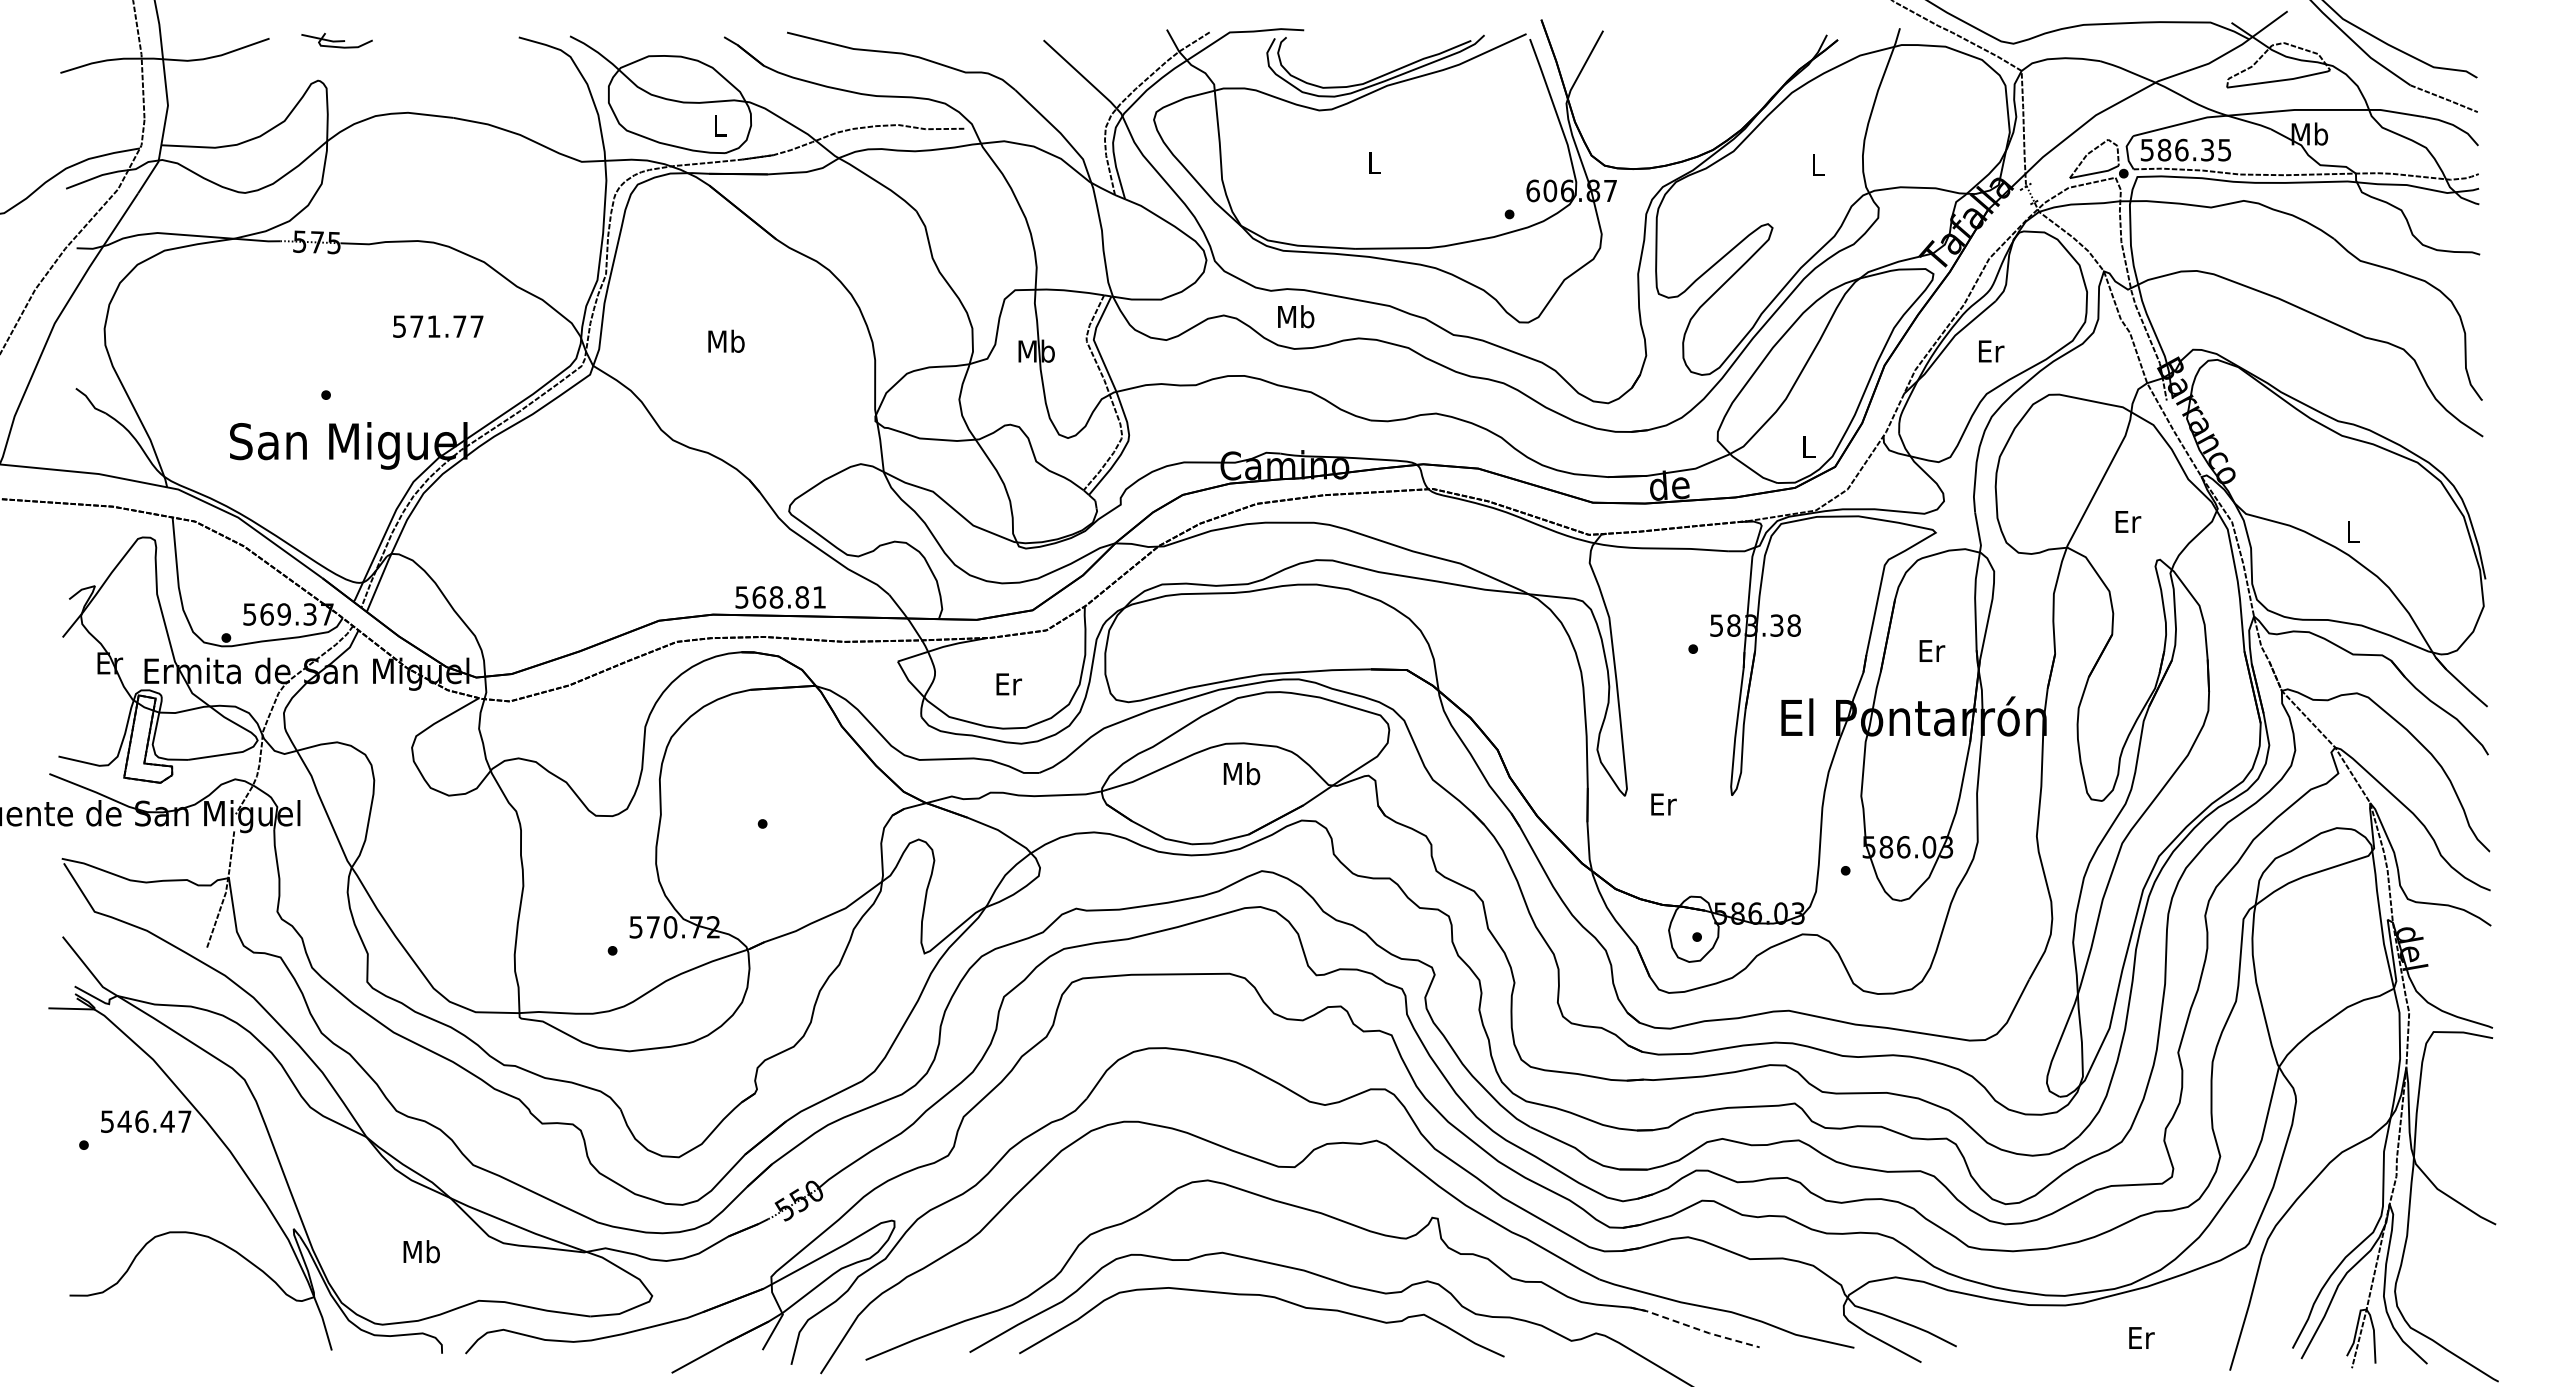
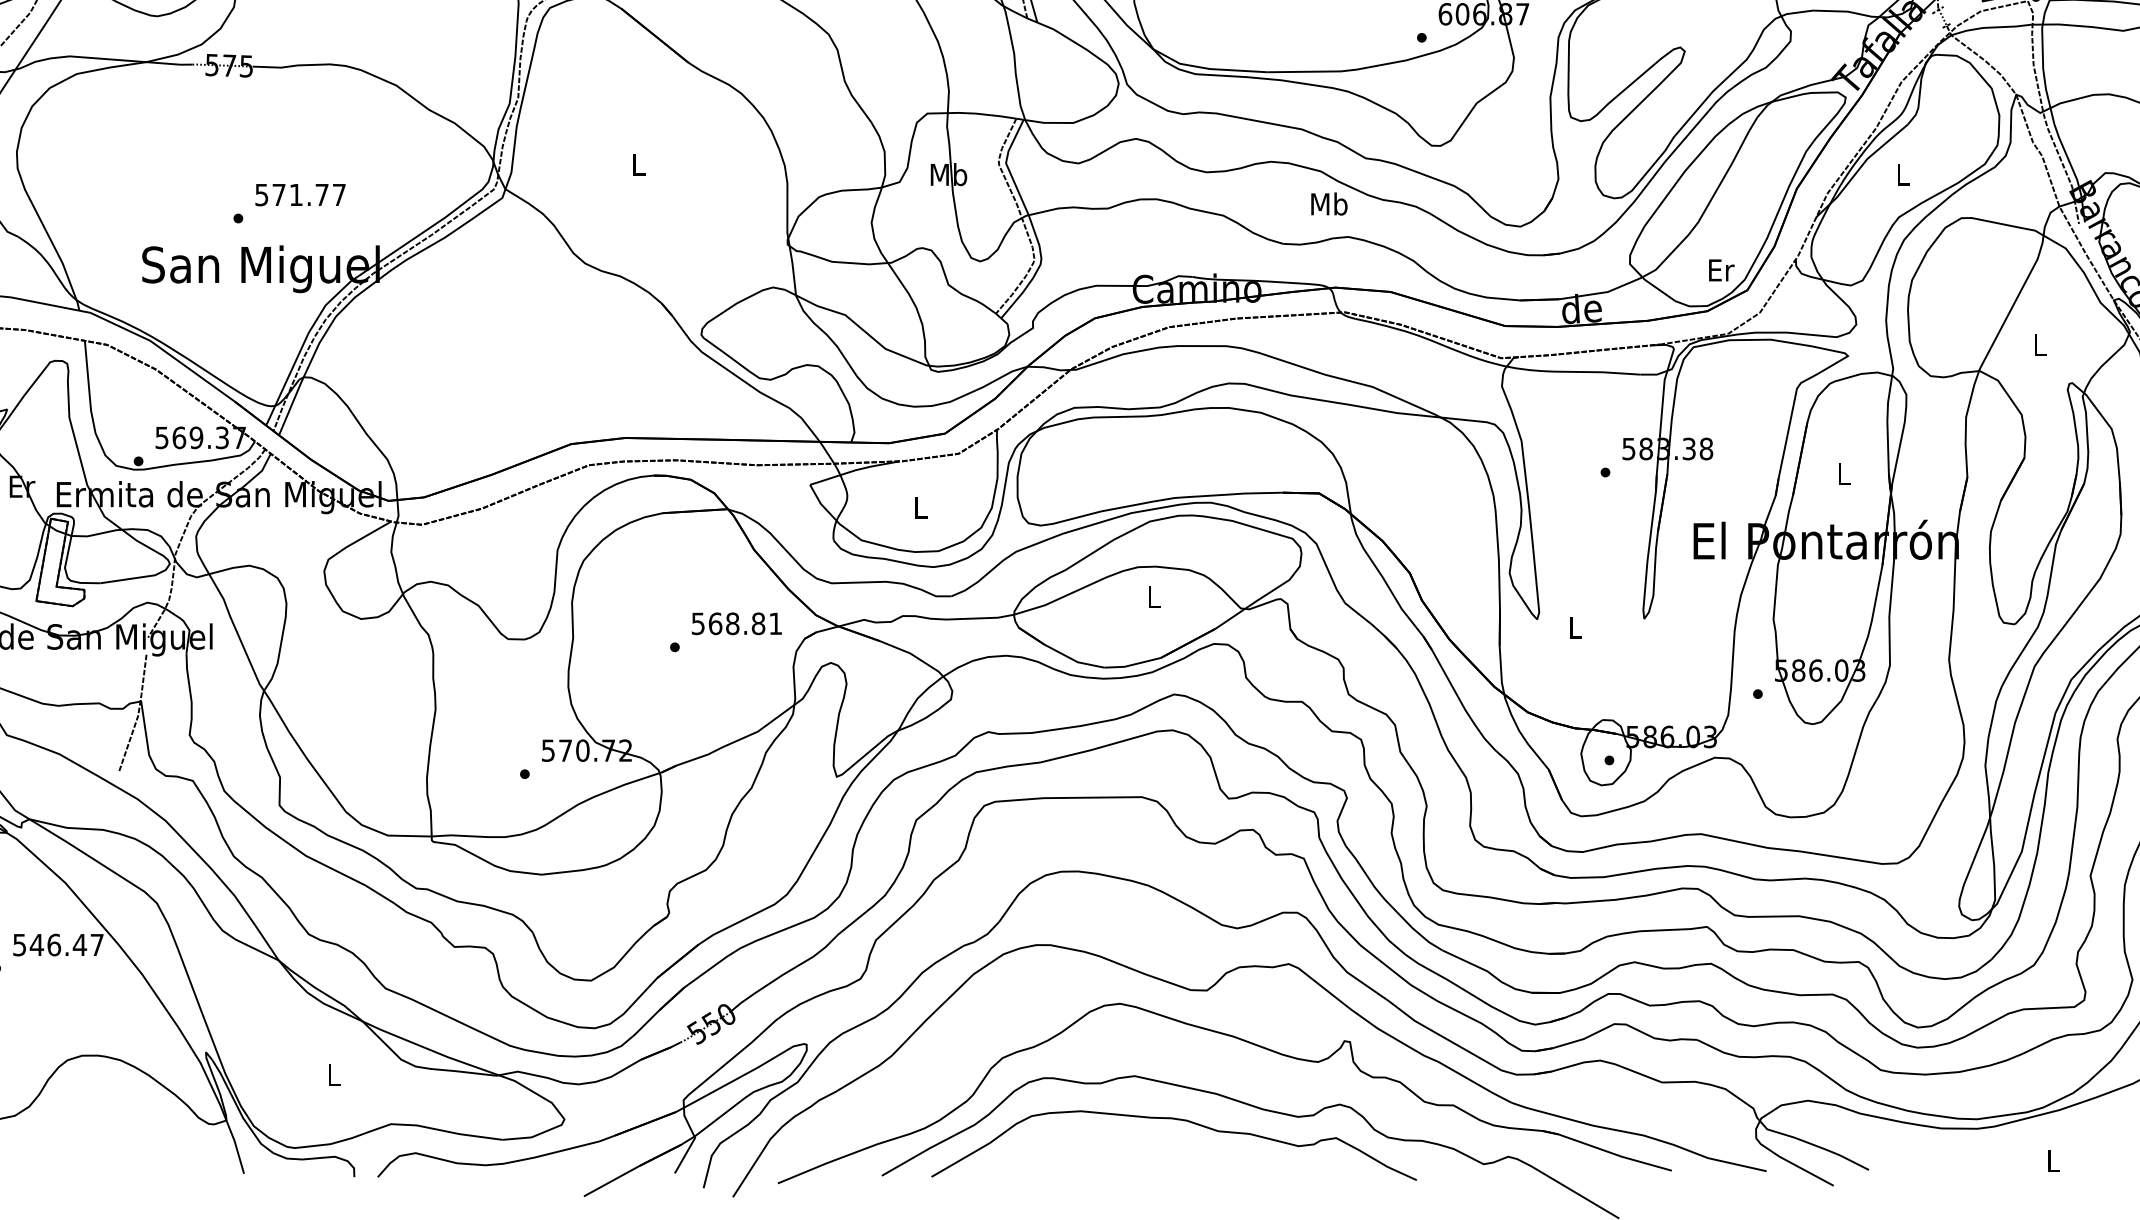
text: (1296, 316) -> (1329, 203), moved
text: (438, 326) -> (300, 194), moved
text: (726, 340) -> (638, 163), Mb -> L
text: (1991, 351) -> (1903, 174), Er -> L
text: (1809, 446) -> (1721, 269), L -> Er
text: (2128, 521) -> (2040, 344), Er -> L
text: (780, 597) -> (736, 623), moved
text: (1932, 650) -> (1844, 473), Er -> L
text: (1009, 684) -> (921, 507), Er -> L
text: (1241, 773) -> (1153, 596), Mb -> L
text: (1663, 804) -> (1575, 627), Er -> L
text: (421, 1251) -> (333, 1074), Mb -> L
line: (1695, 1328) -> (1607, 1151), dashed -> solid
text: (2141, 1337) -> (2053, 1160), Er -> L

